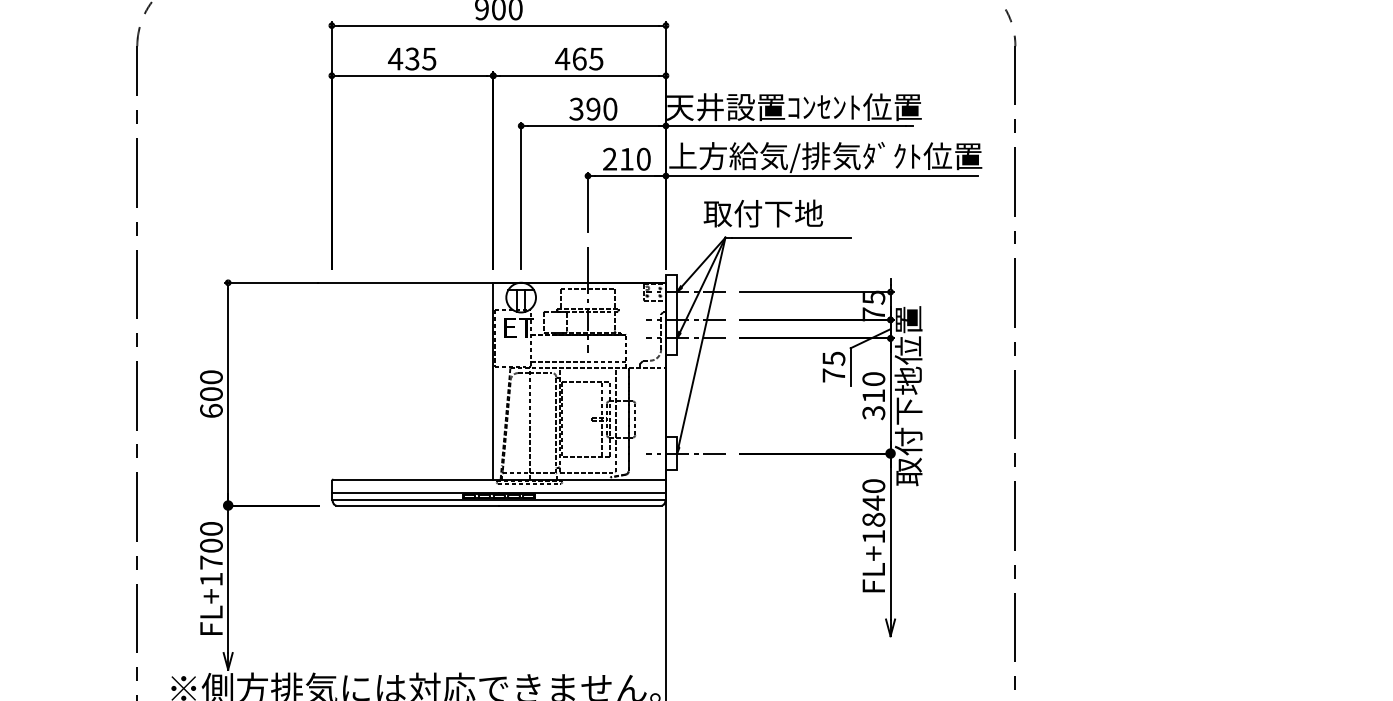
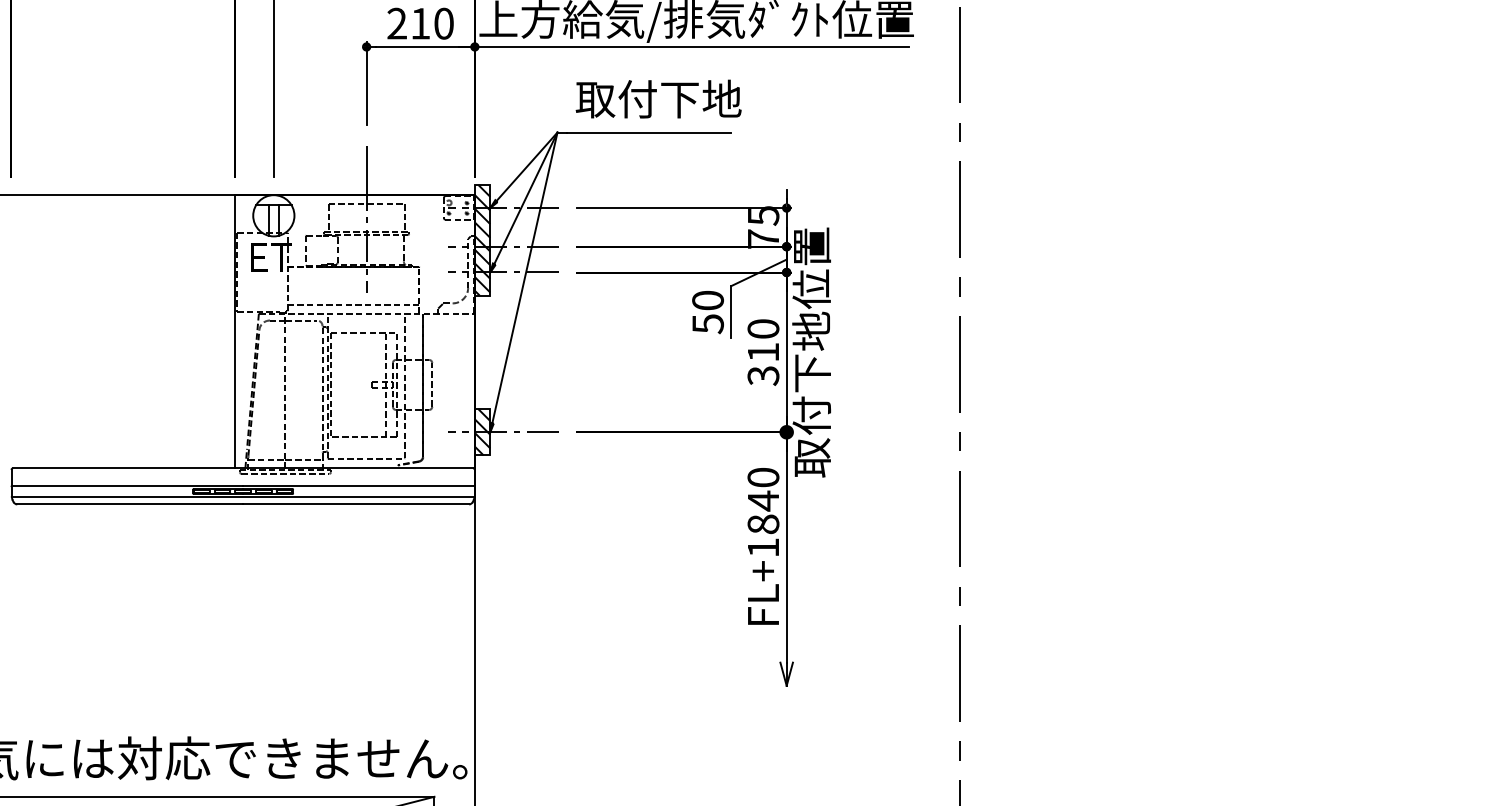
text: (762, 213) -> (657, 99), moved
hatch: (671, 315) -> (482, 240), added
text: (833, 366) -> (707, 311), 75 -> 50
hatch: (671, 453) -> (482, 432), added

